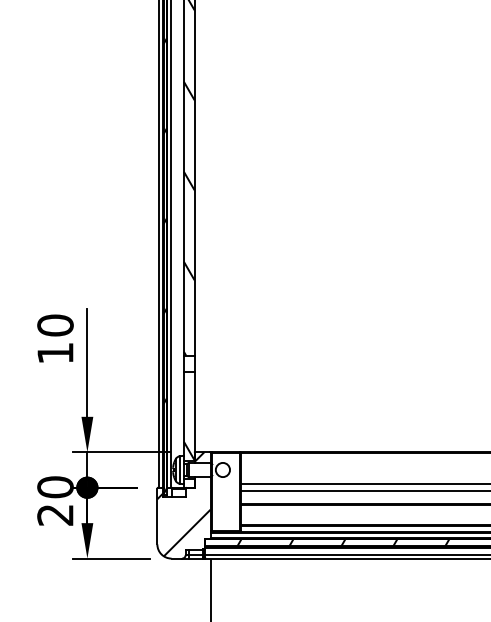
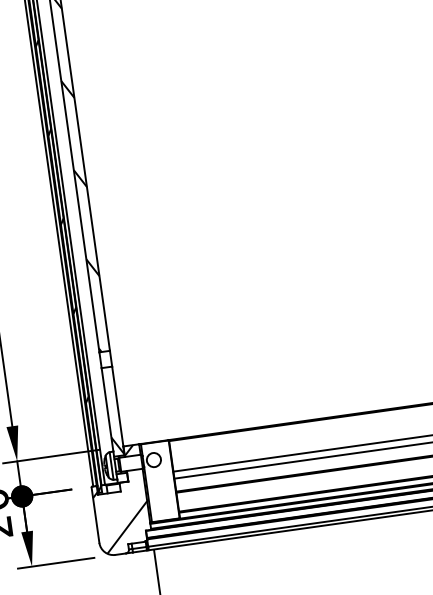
hatch: (343, 542) -> (283, 515), removed

